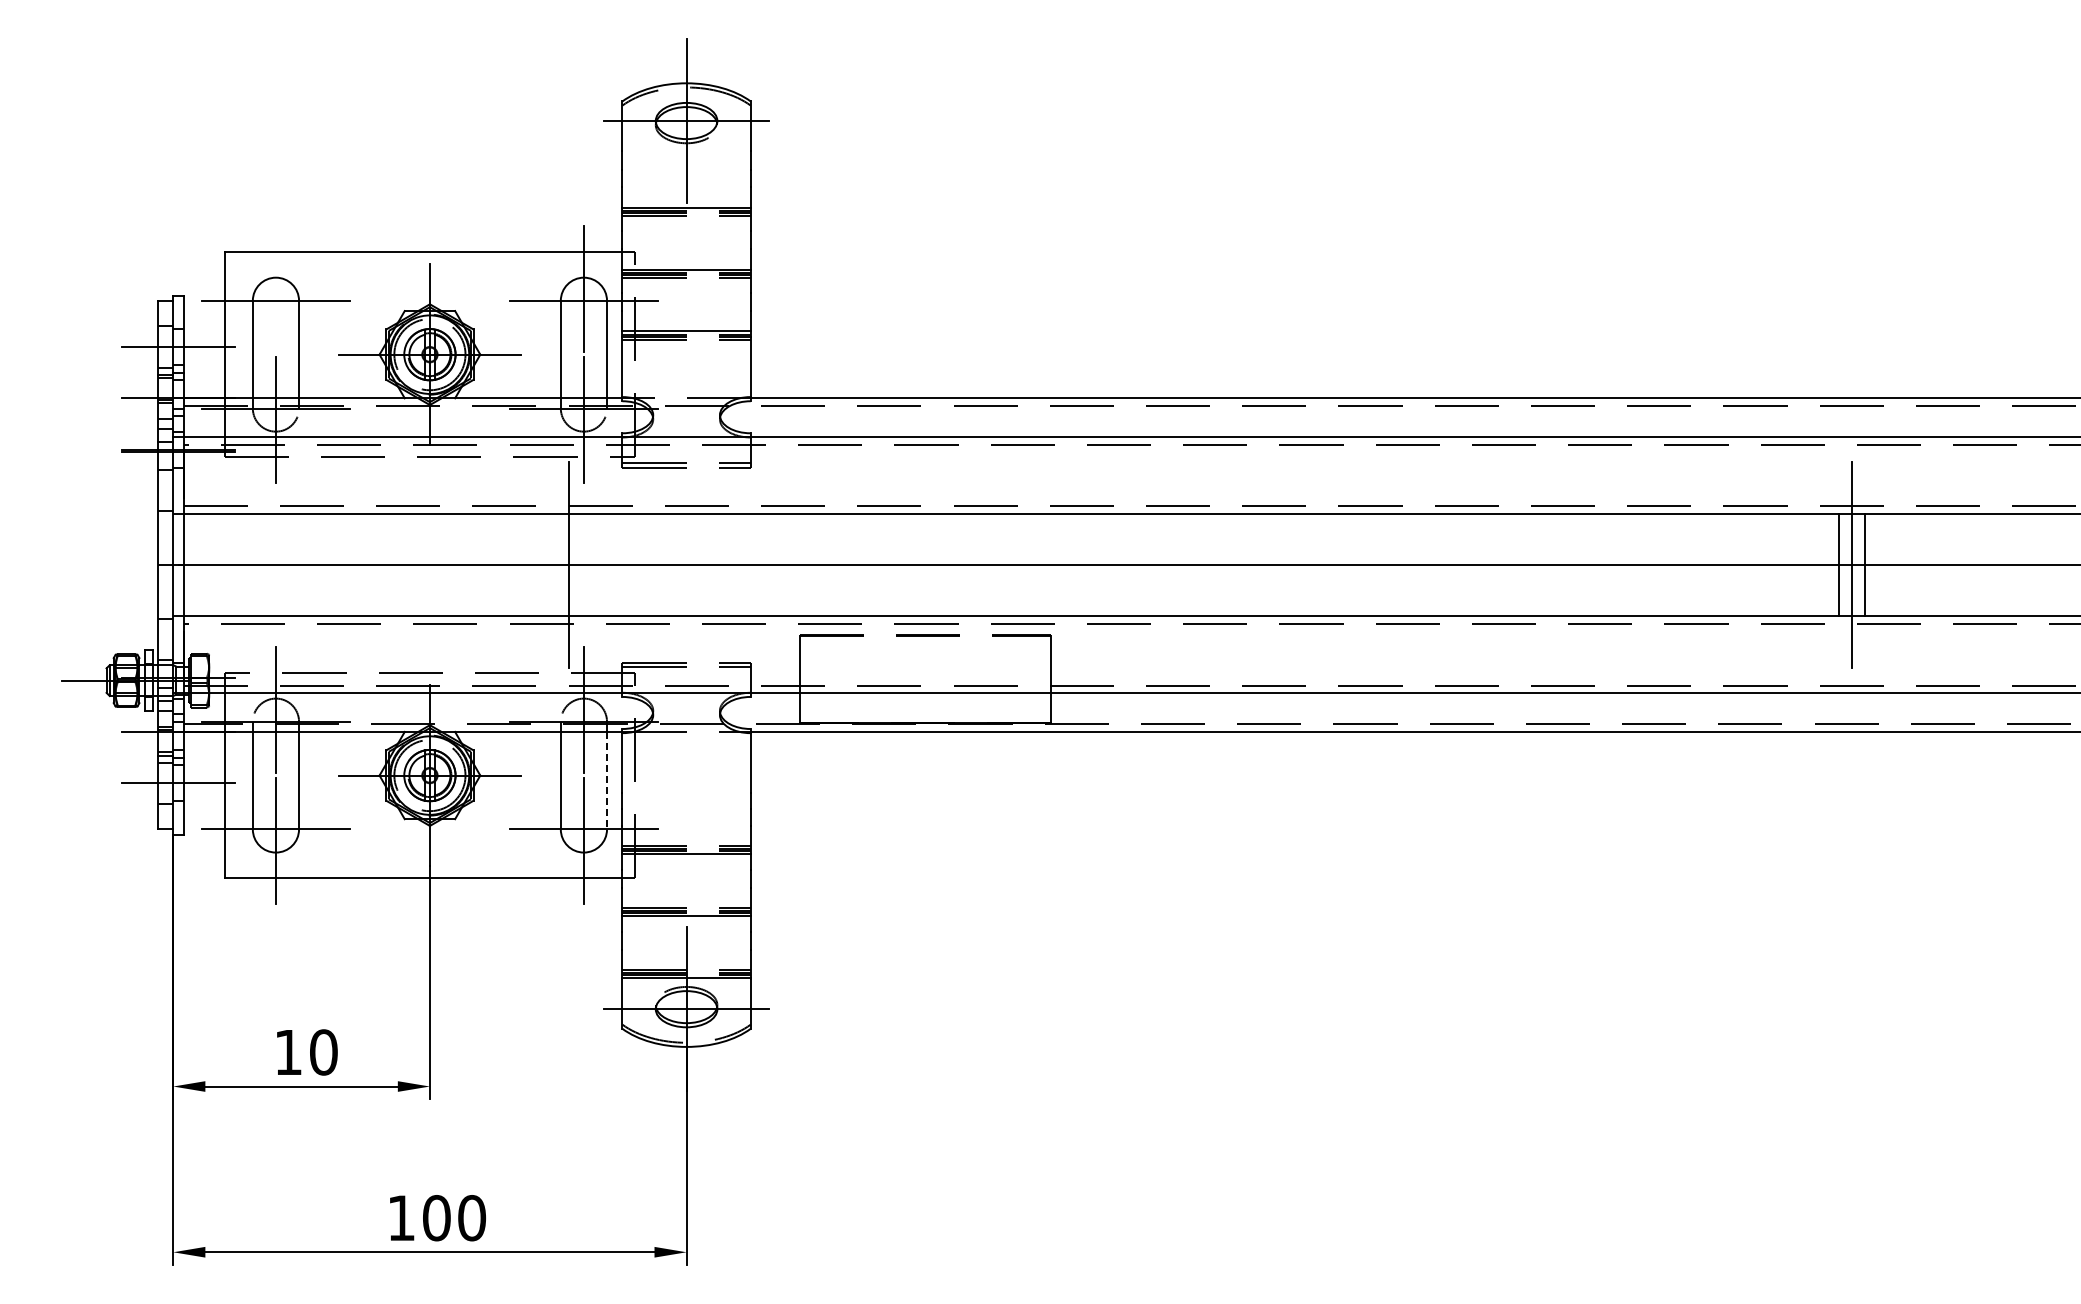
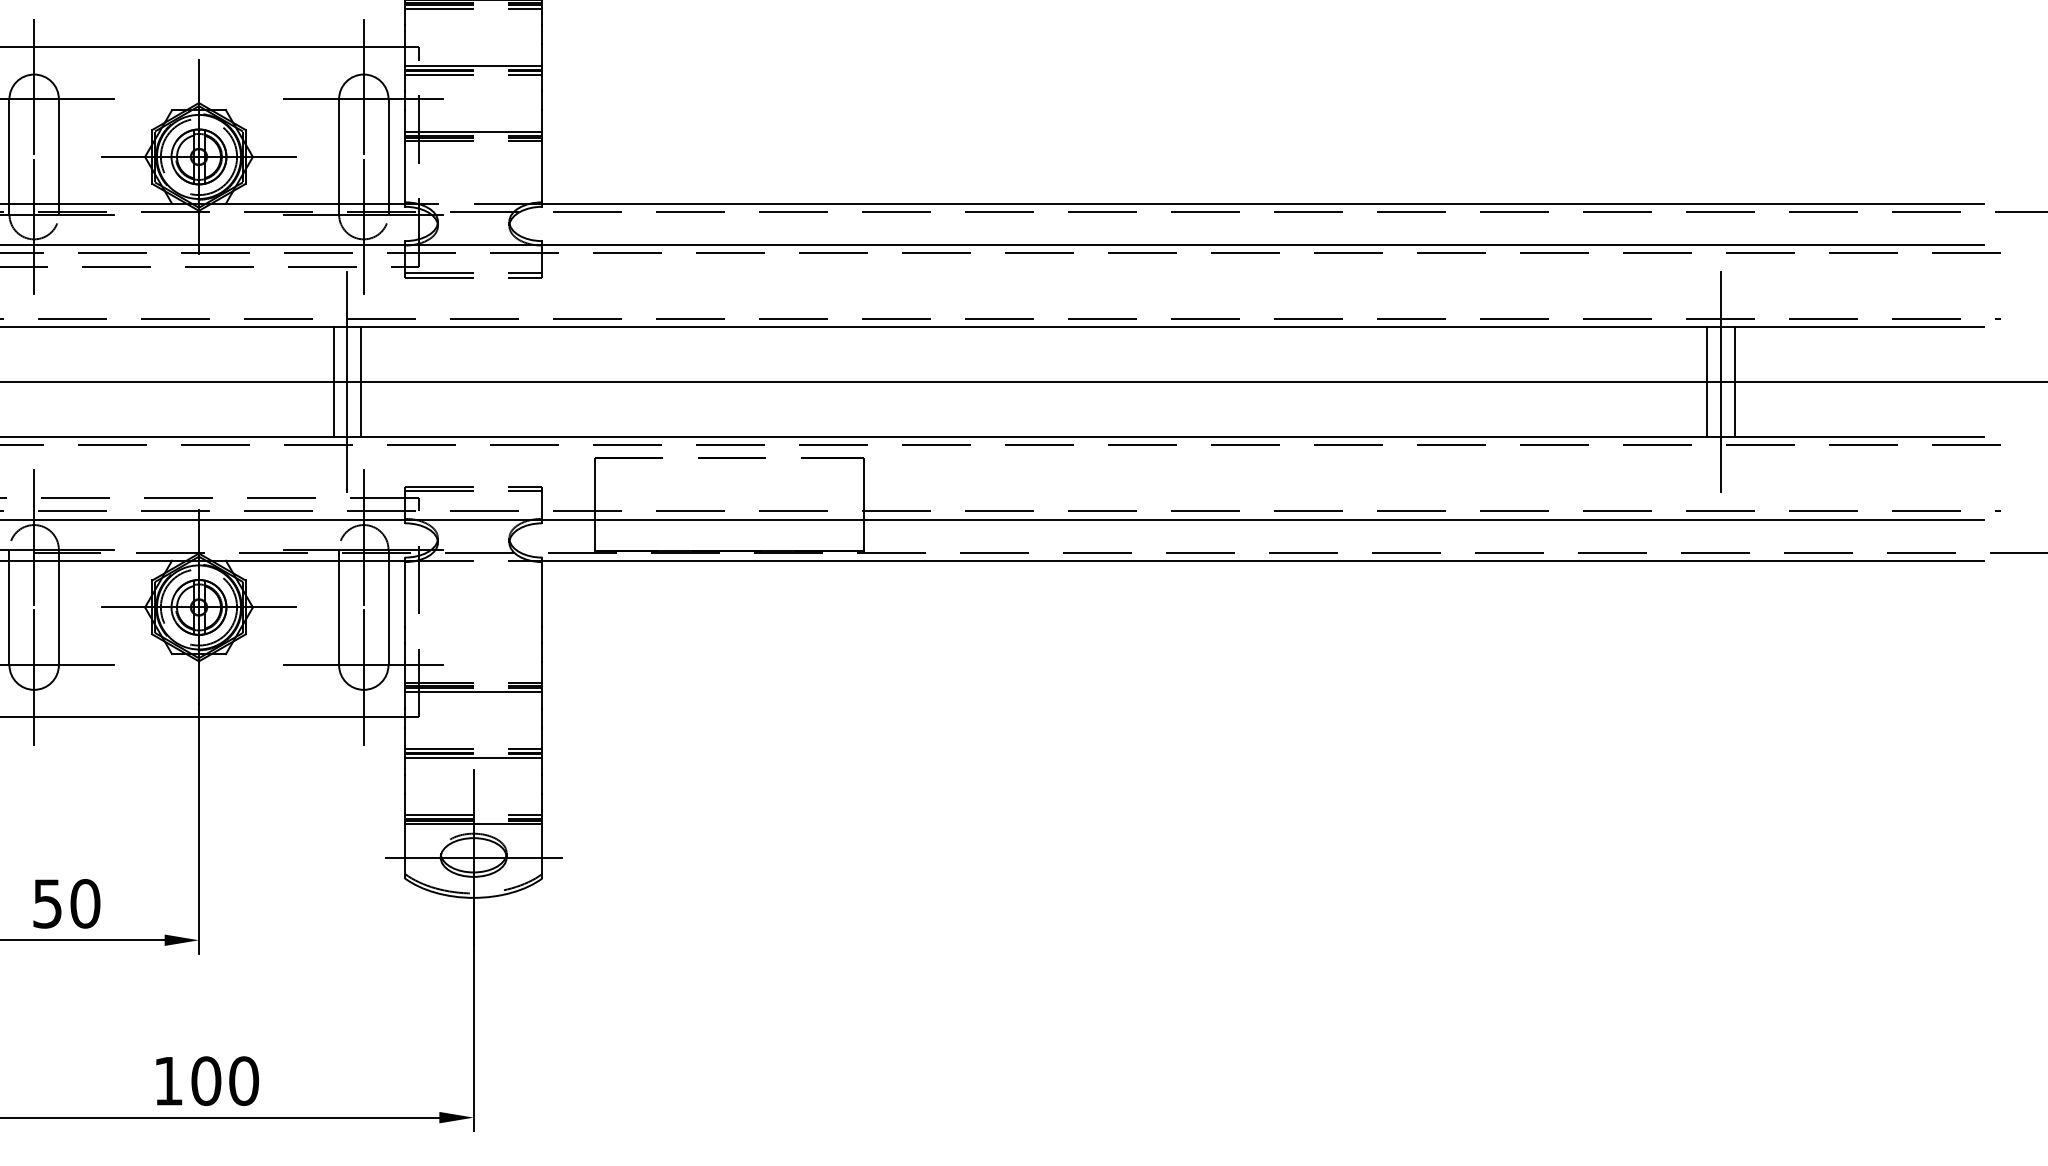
line: (275, 289) -> (33, 87), added
line: (555, 564) -> (333, 381), added
line: (581, 564) -> (361, 381), added
line: (607, 780) -> (389, 612), dashed -> solid
text: (288, 1052) -> (47, 903), 10 -> 50

